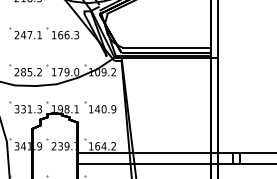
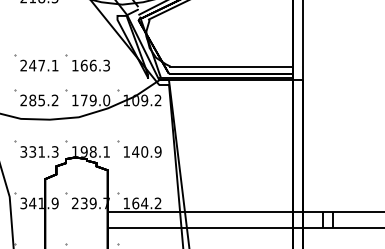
part: (44, 33) -> (61, 63), moved

